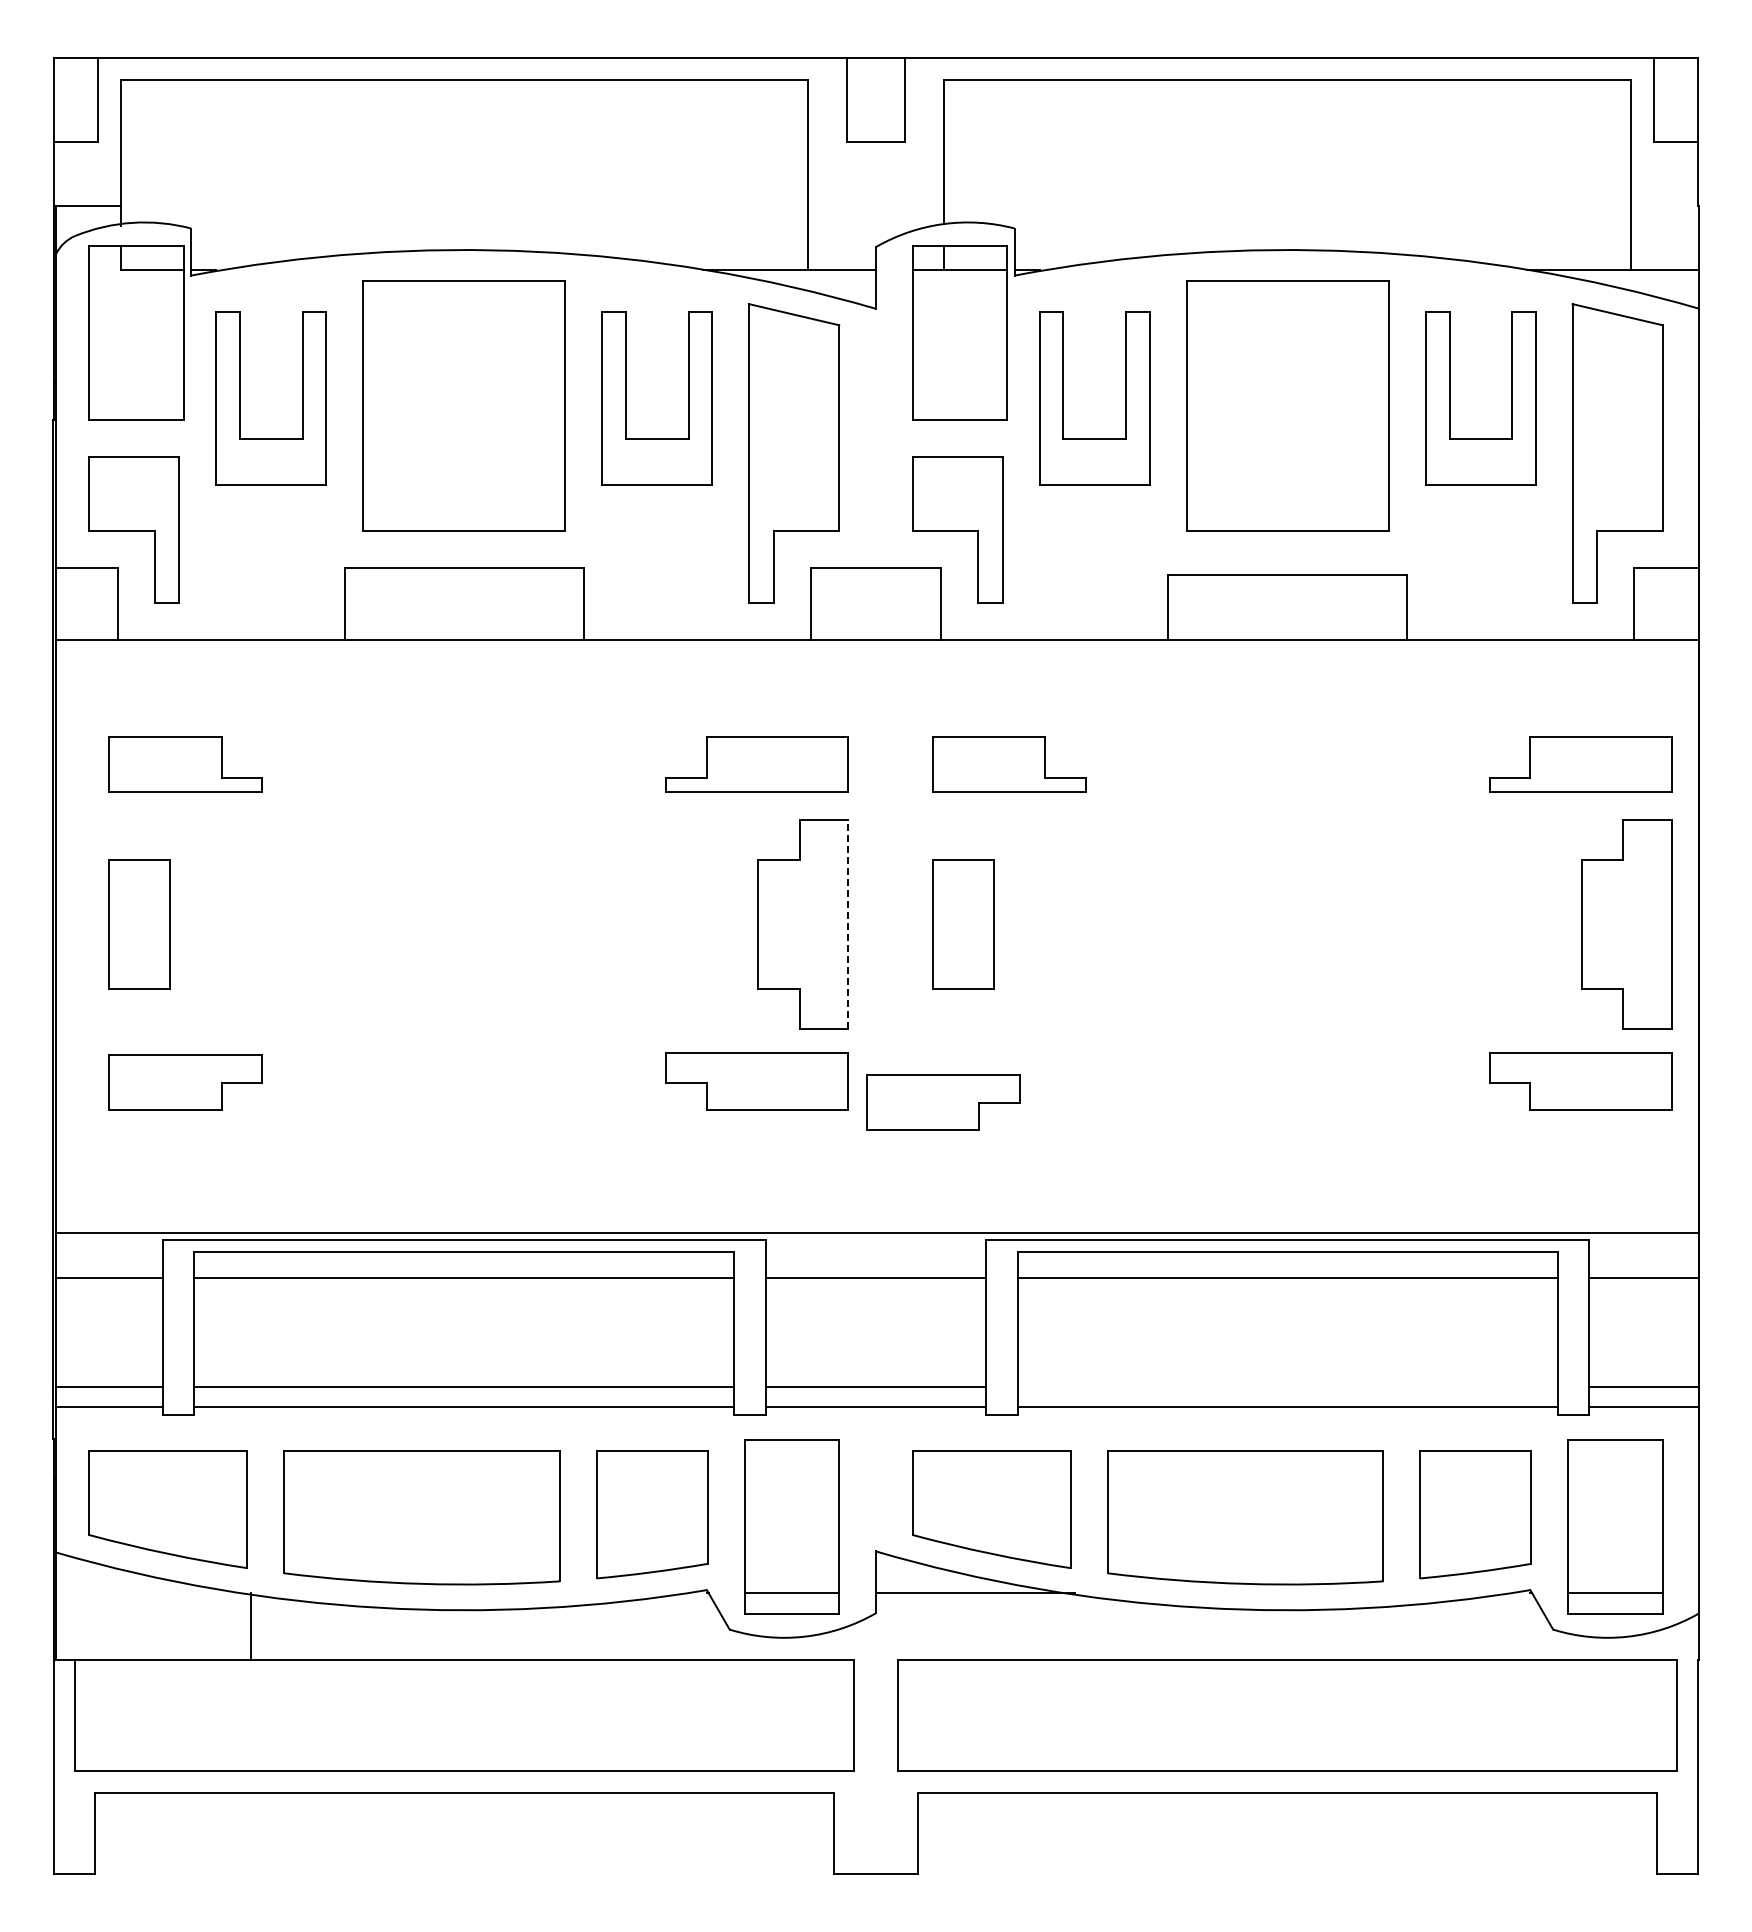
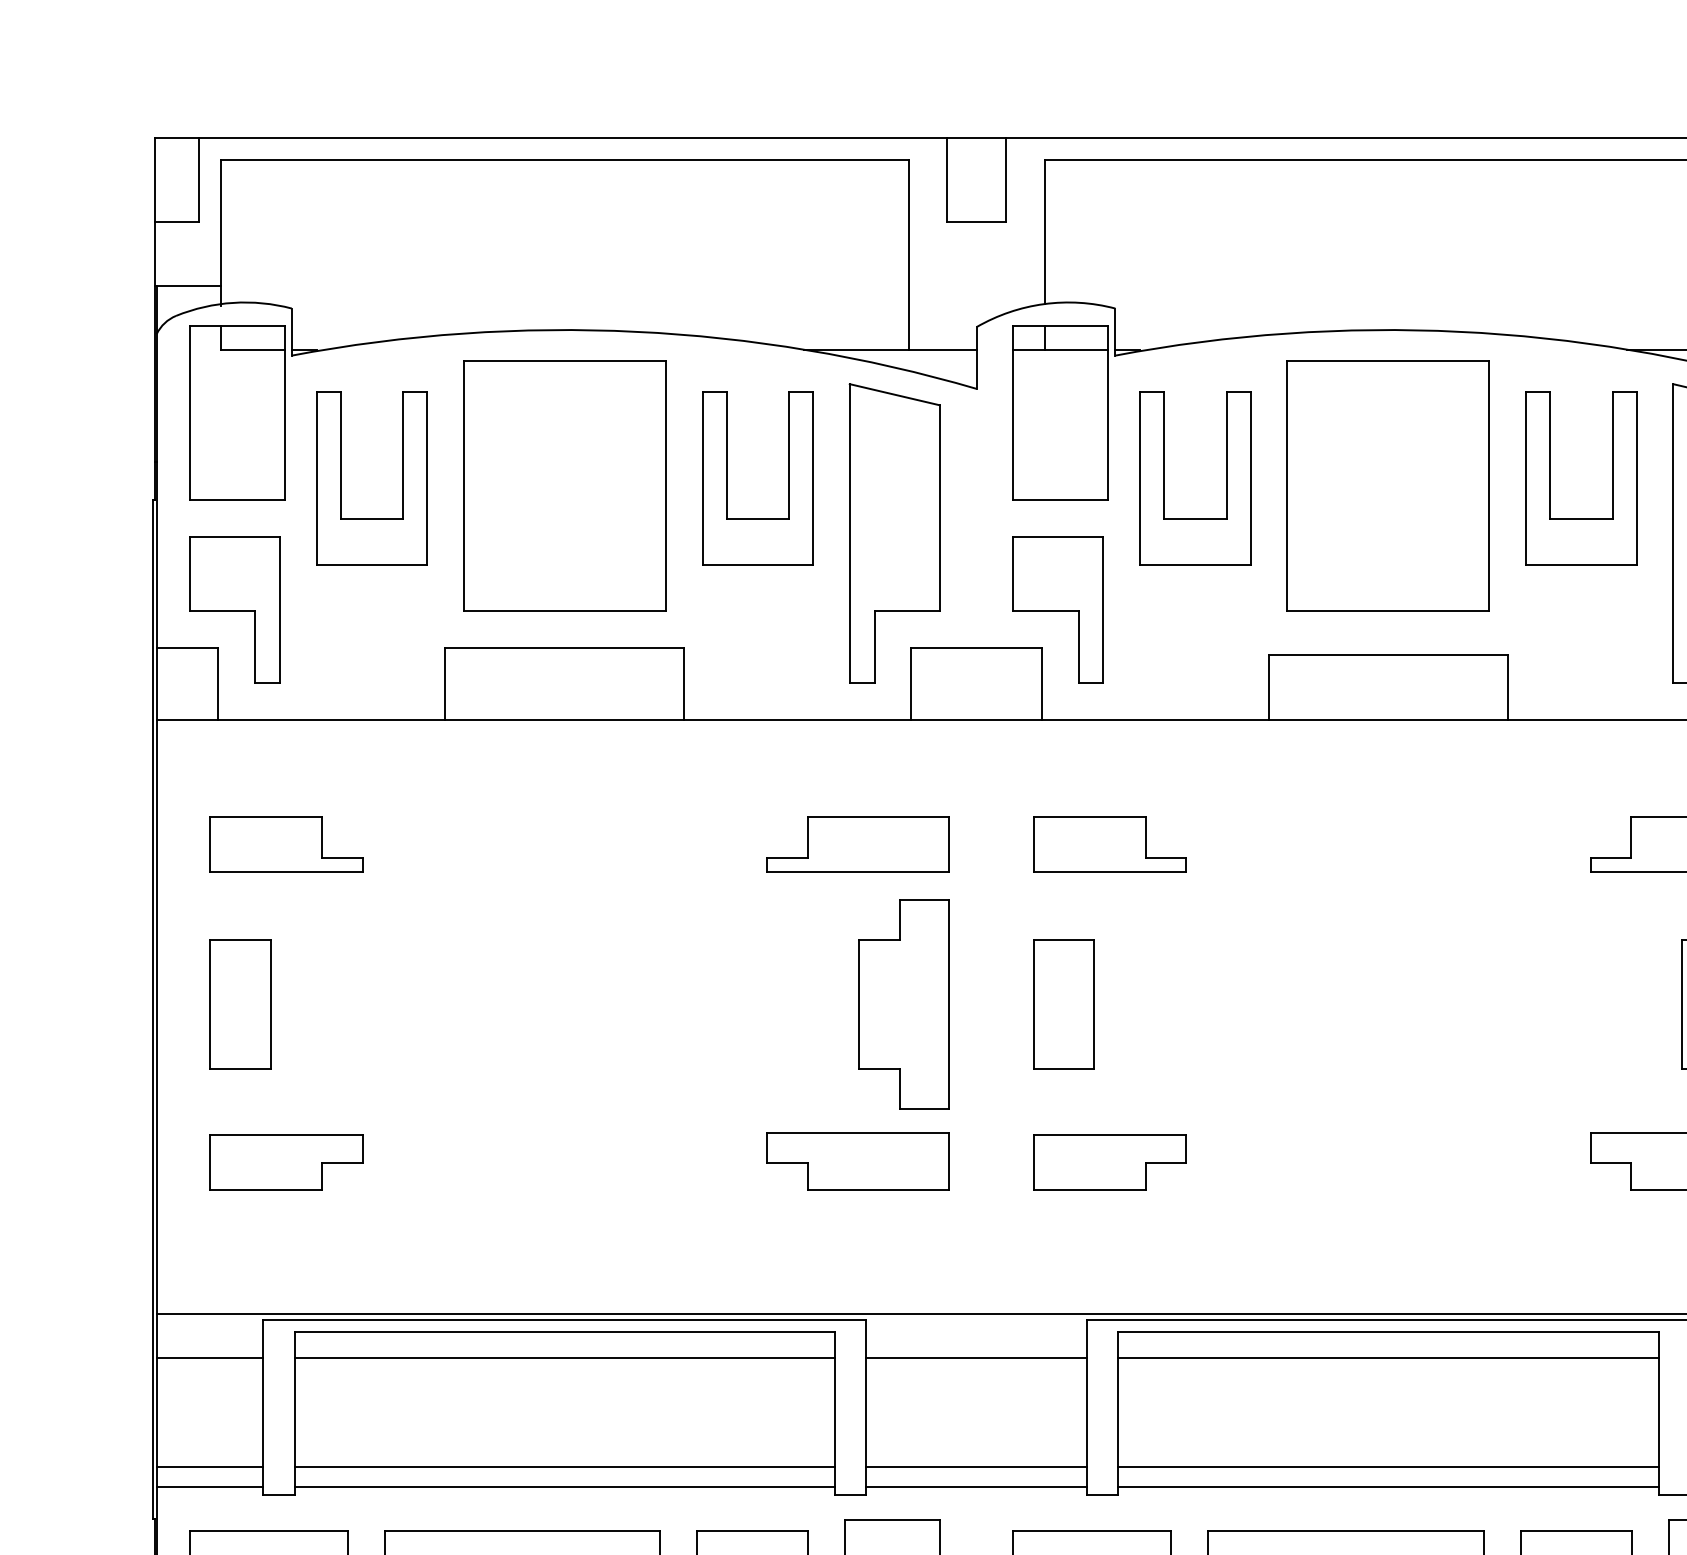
line: (848, 924) -> (949, 1004), dashed -> solid
part: (943, 1102) -> (1110, 1162), moved
line: (1287, 1386) -> (1388, 1466), added

